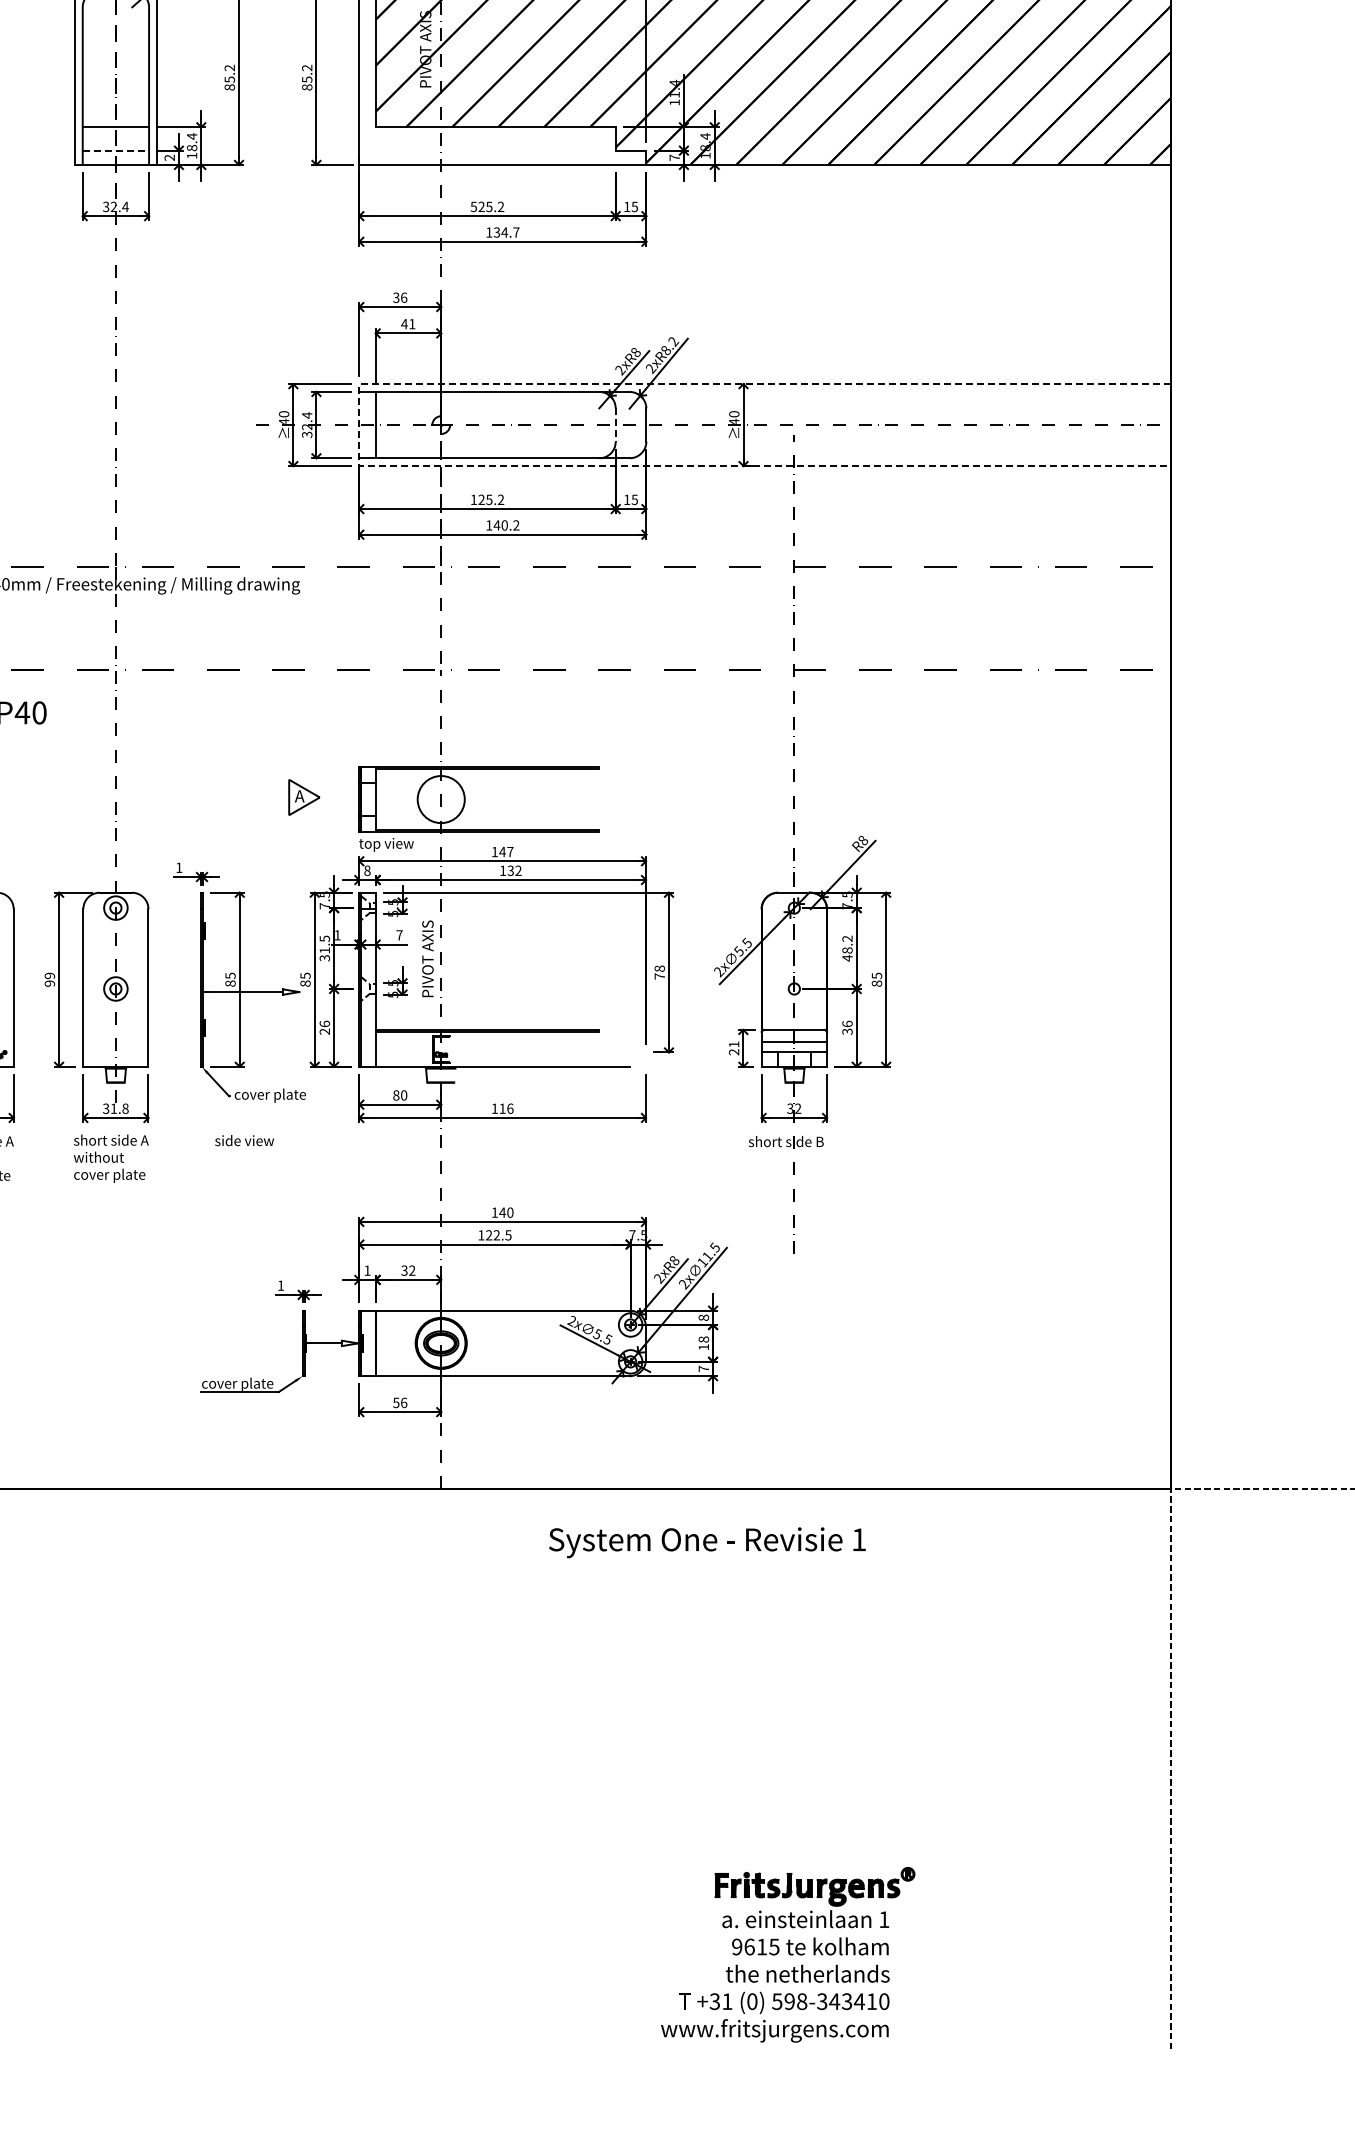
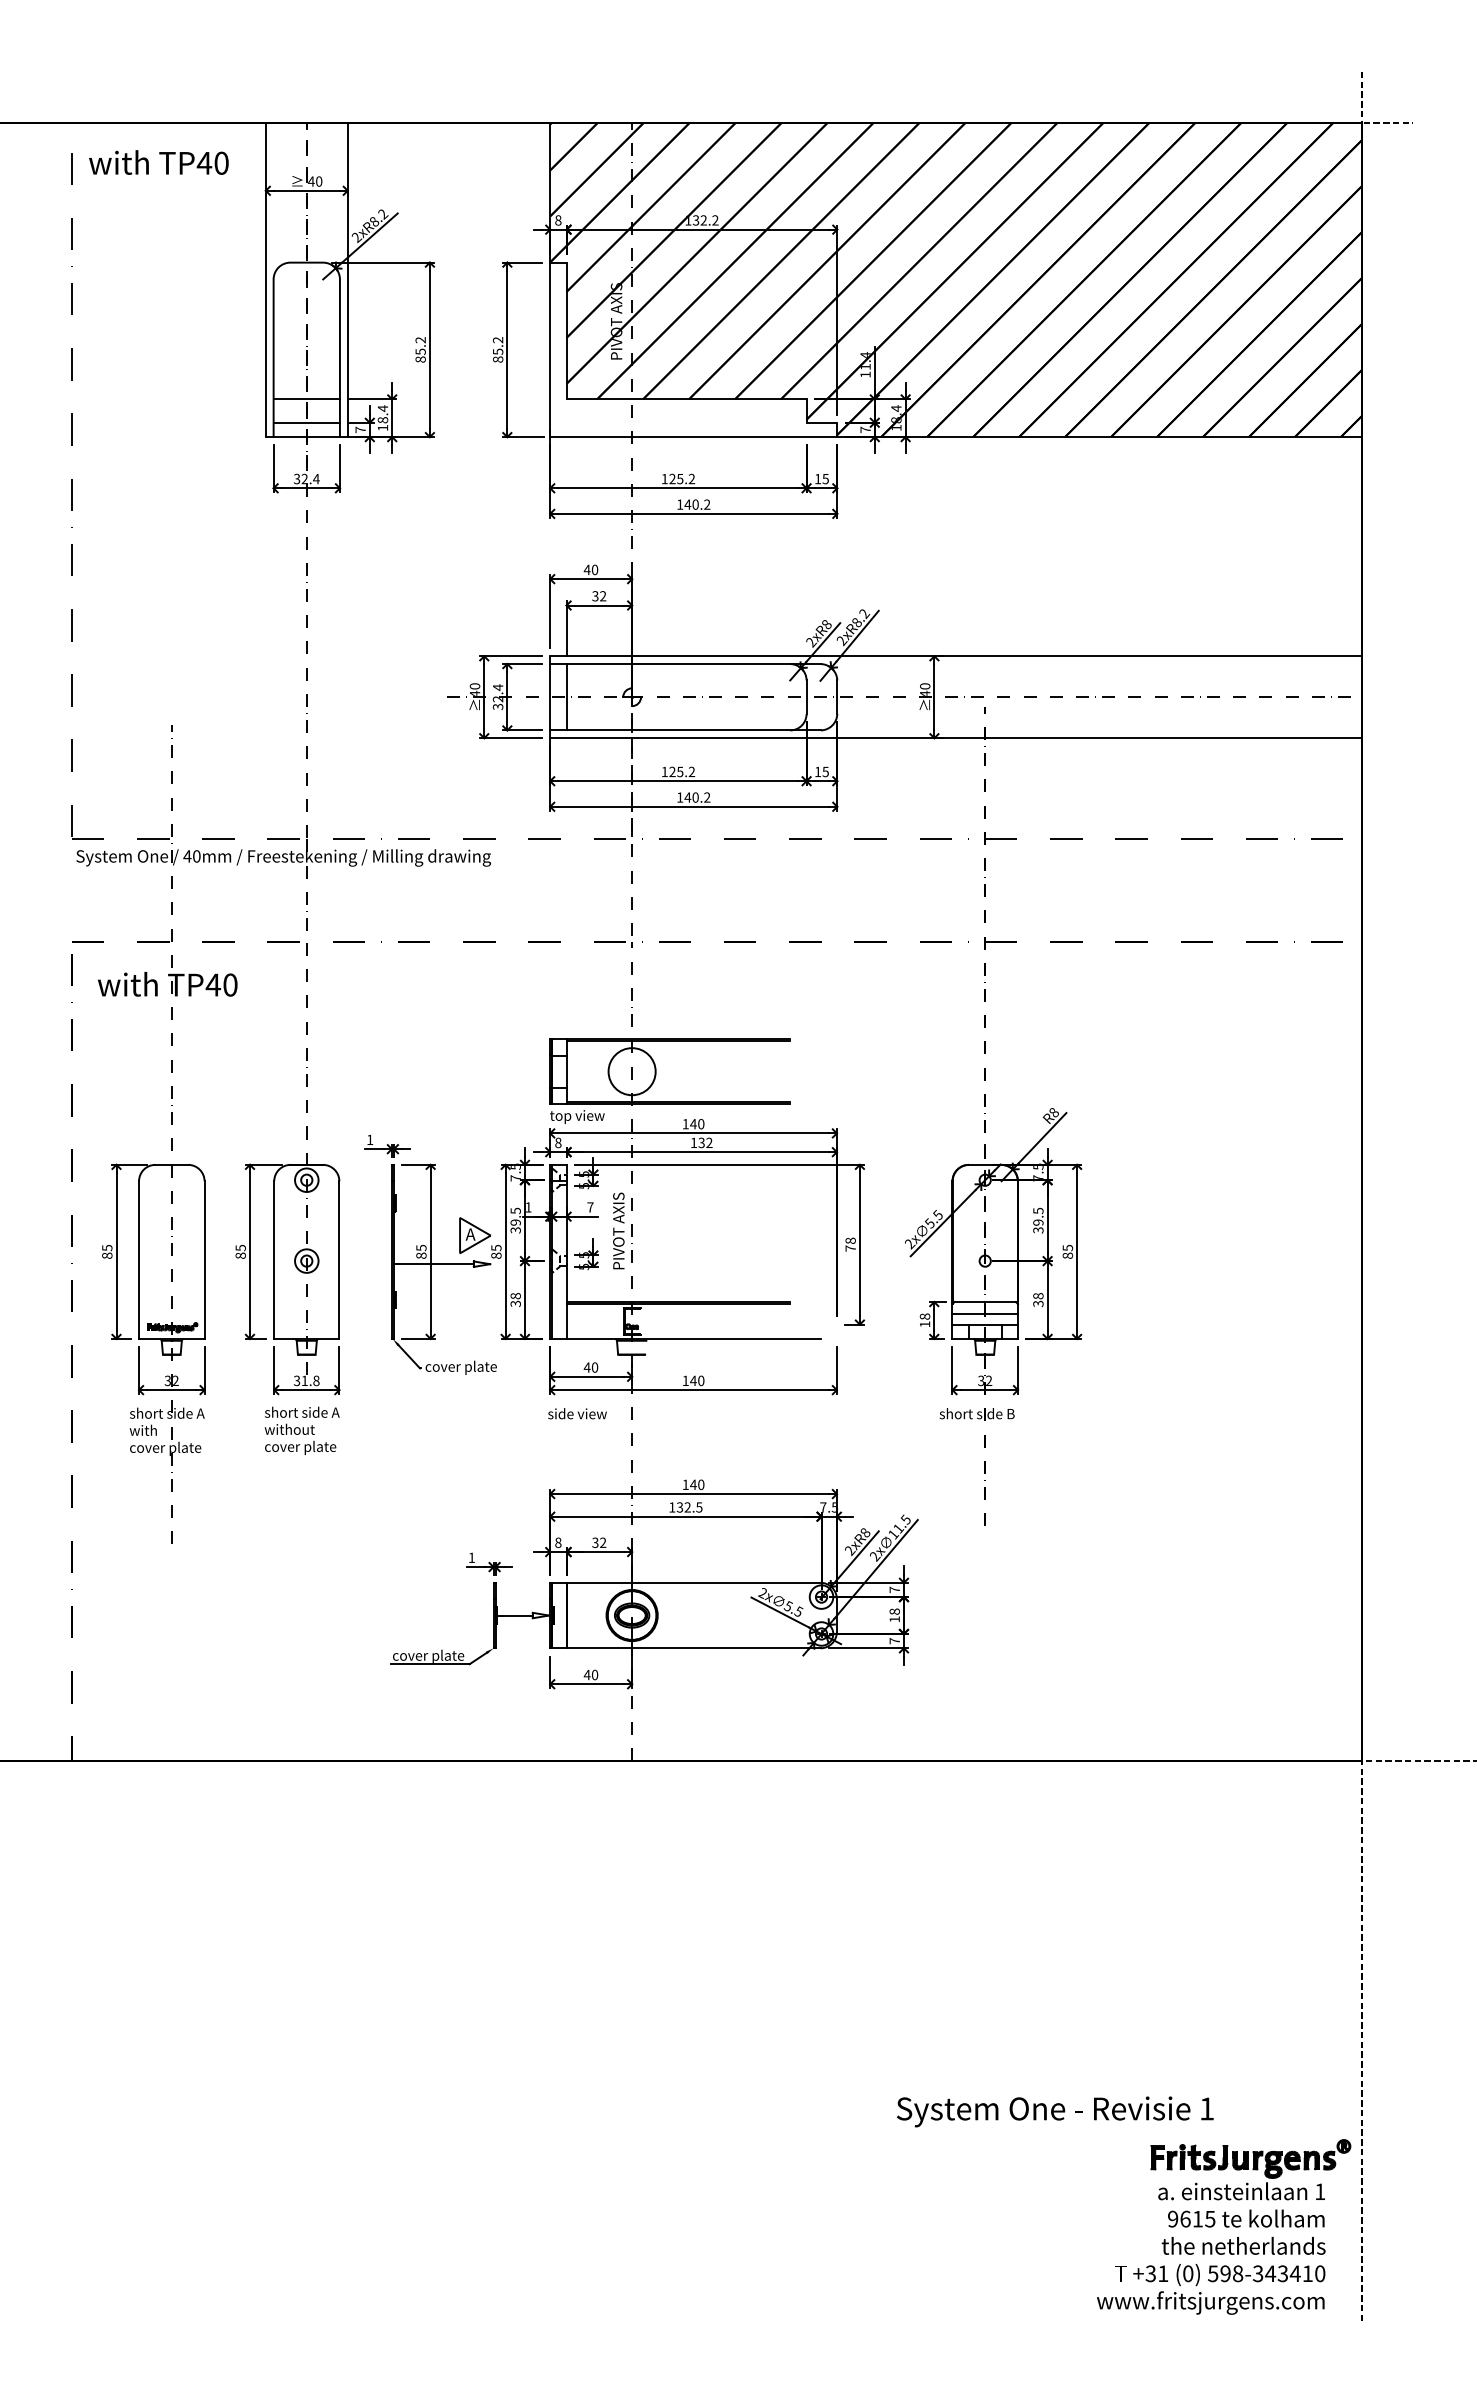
line: (115, 150) -> (306, 422), dashed -> solid
text: (169, 157) -> (360, 429), 2 -> 7
text: (473, 207) -> (664, 479), 525.2 -> 125.2
text: (506, 232) -> (697, 504), 134.7 -> 140.2
text: (399, 297) -> (590, 569), 36 -> 40
text: (408, 324) -> (599, 596), 41 -> 32
line: (359, 425) -> (550, 697), dashed -> solid
line: (615, 425) -> (806, 697), dashed -> solid
part: (303, 797) -> (474, 1235), moved
text: (510, 852) -> (701, 1124), 147 -> 140
text: (847, 948) -> (1038, 1220), 48.2 -> 39.5
text: (324, 950) -> (515, 1222), 31.5 -> 39.5
text: (49, 979) -> (240, 1251), 99 -> 85
text: (847, 1024) -> (1038, 1296), 36 -> 38
text: (324, 1027) -> (515, 1299), 26 -> 38
text: (733, 1048) -> (924, 1320), 21 -> 18
text: (395, 1095) -> (586, 1367), 80 -> 40
text: (506, 1108) -> (697, 1380), 116 -> 140
text: (244, 1140) -> (577, 1413), moved
text: (488, 1235) -> (679, 1507), 122.5 -> 132.5
text: (367, 1270) -> (558, 1542), 1 -> 8
text: (703, 1317) -> (894, 1589), 8 -> 7
text: (399, 1402) -> (590, 1674), 56 -> 40
text: (707, 1542) -> (1055, 2111), moved
part: (788, 1954) -> (1224, 2226), moved

